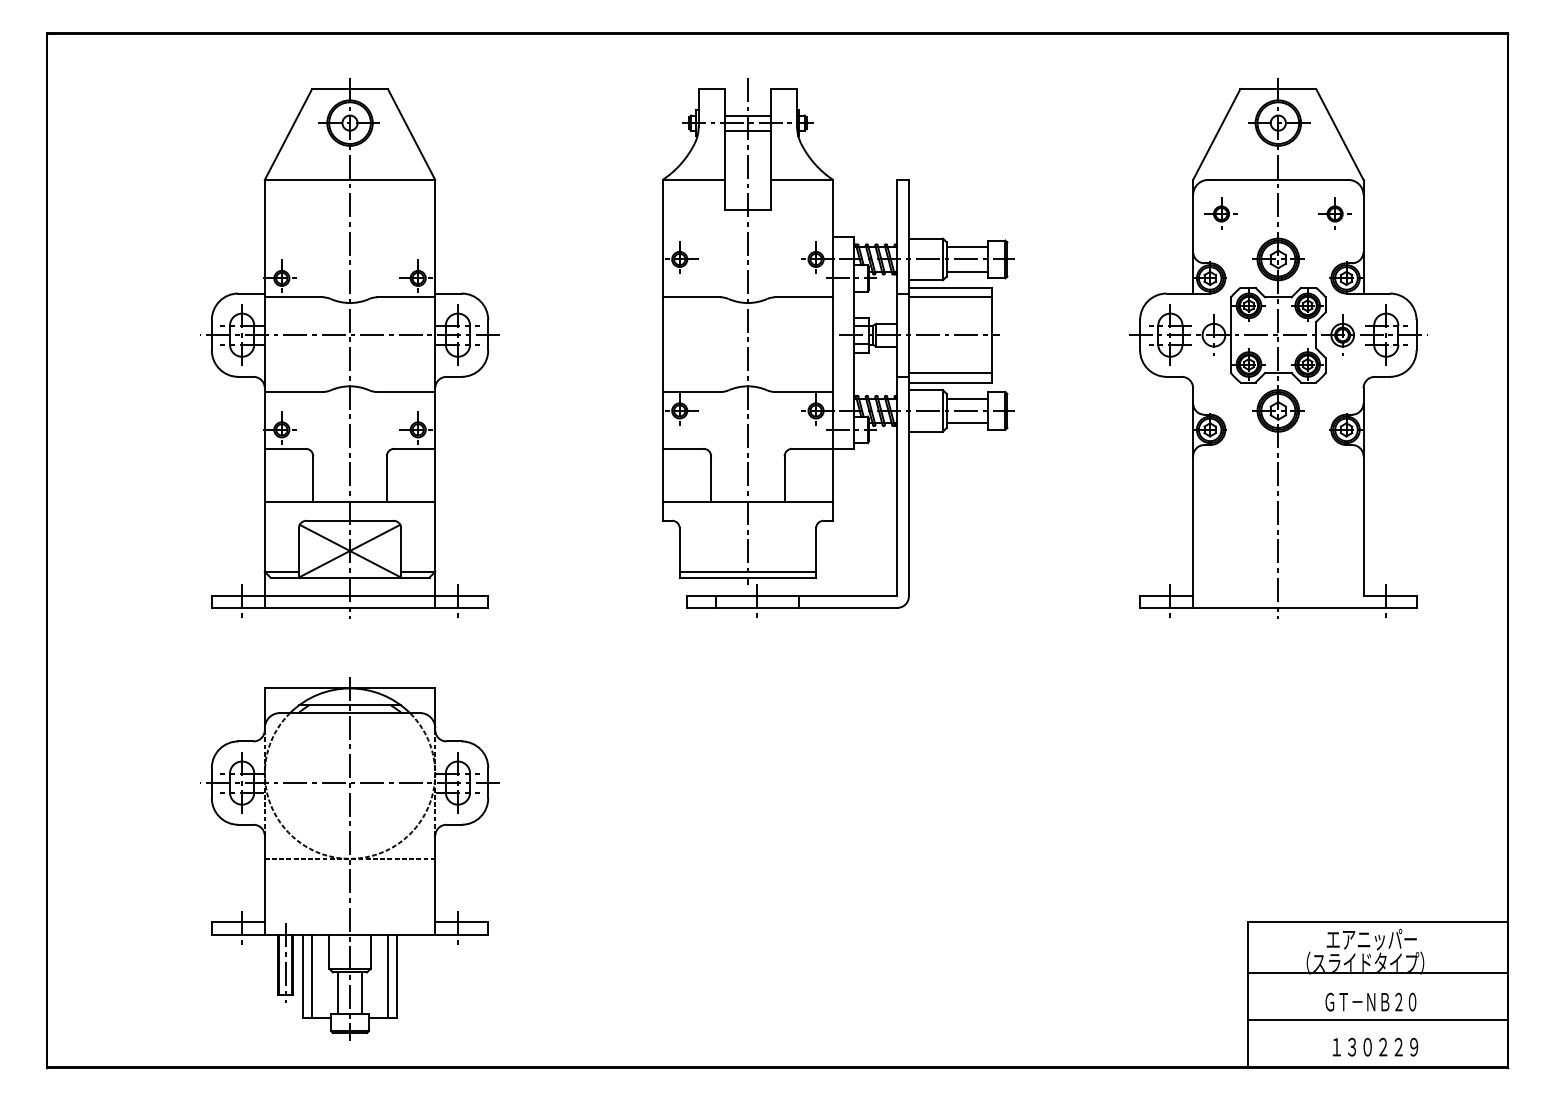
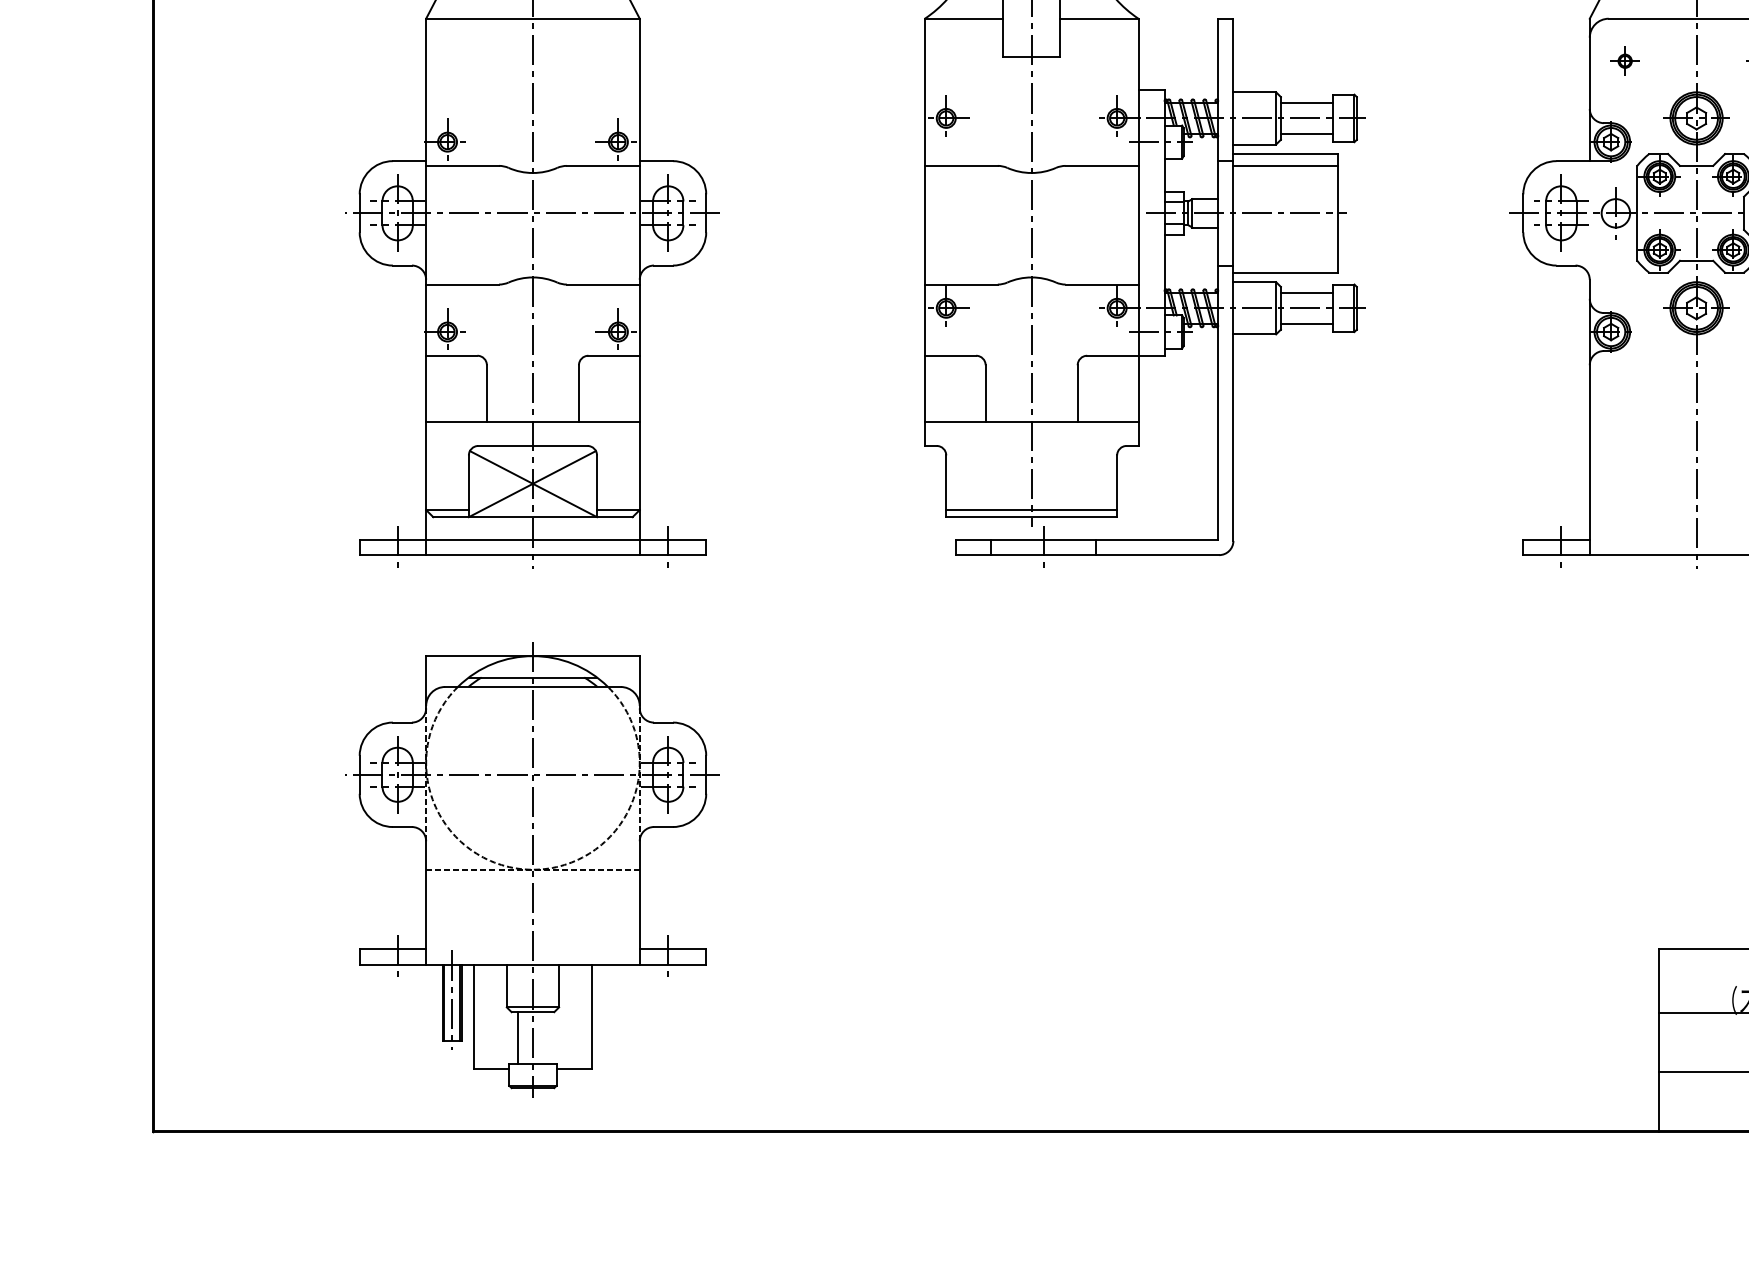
part: (1220, 213) -> (1624, 60), size x0.7
line: (950, 373) -> (1285, 261), removed
line: (312, 975) -> (485, 1015), removed
line: (387, 975) -> (579, 1015), removed
line: (362, 993) -> (548, 1038), removed

